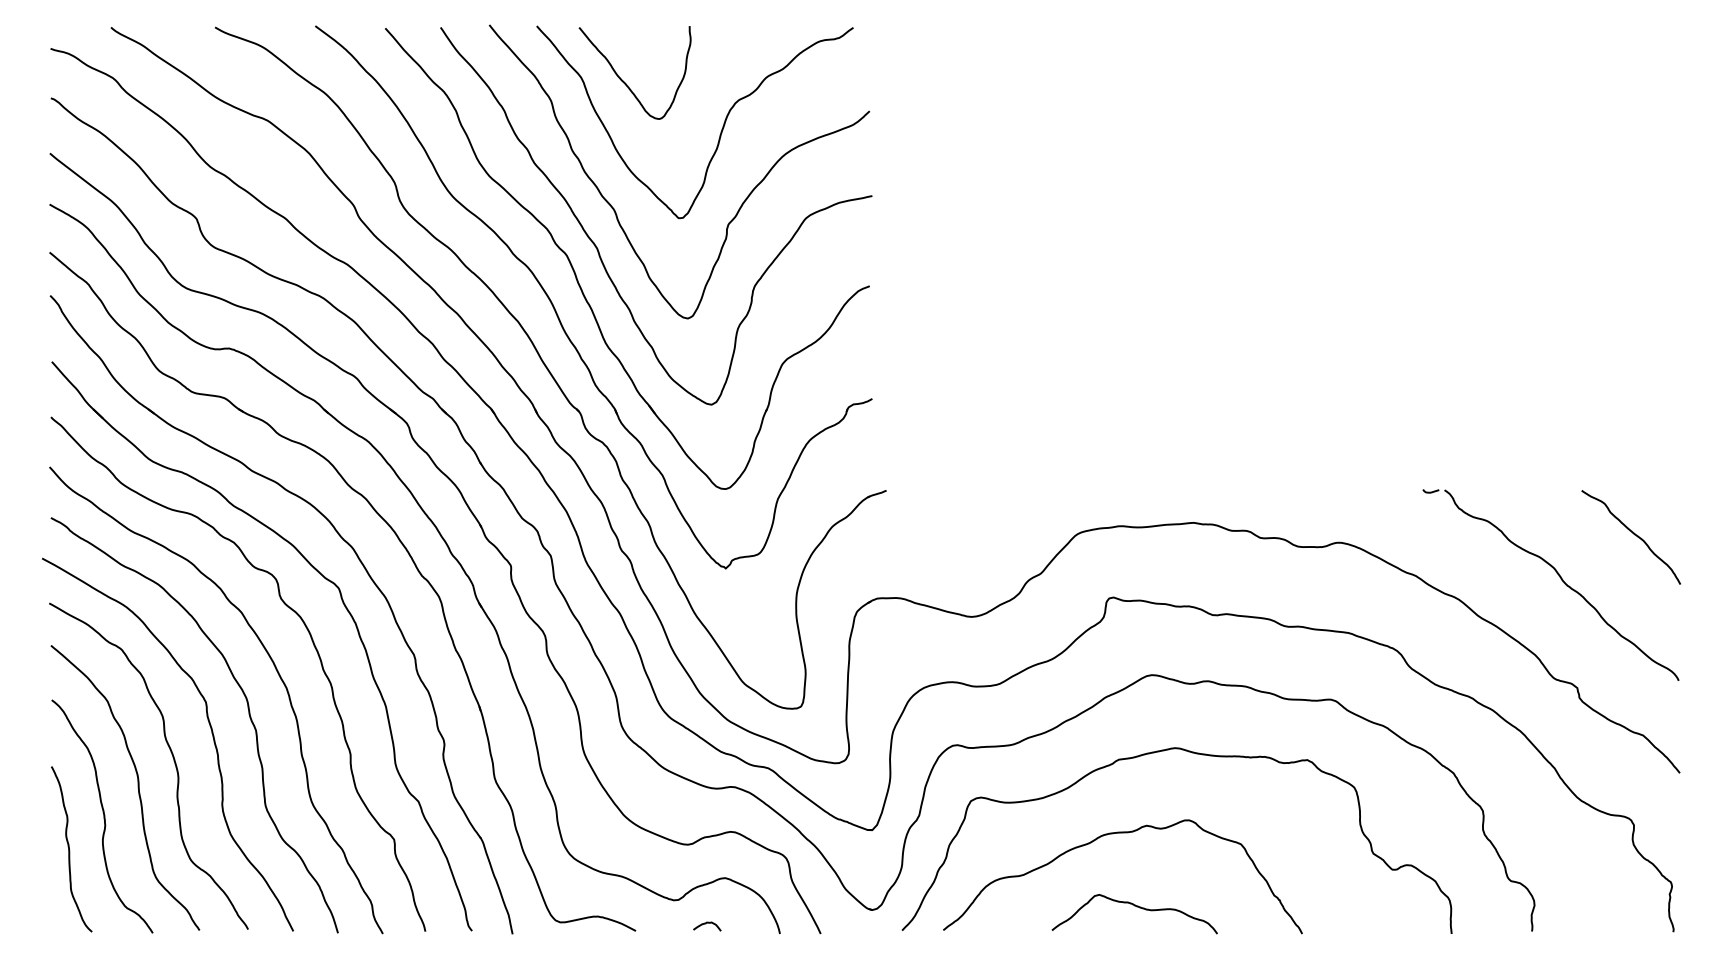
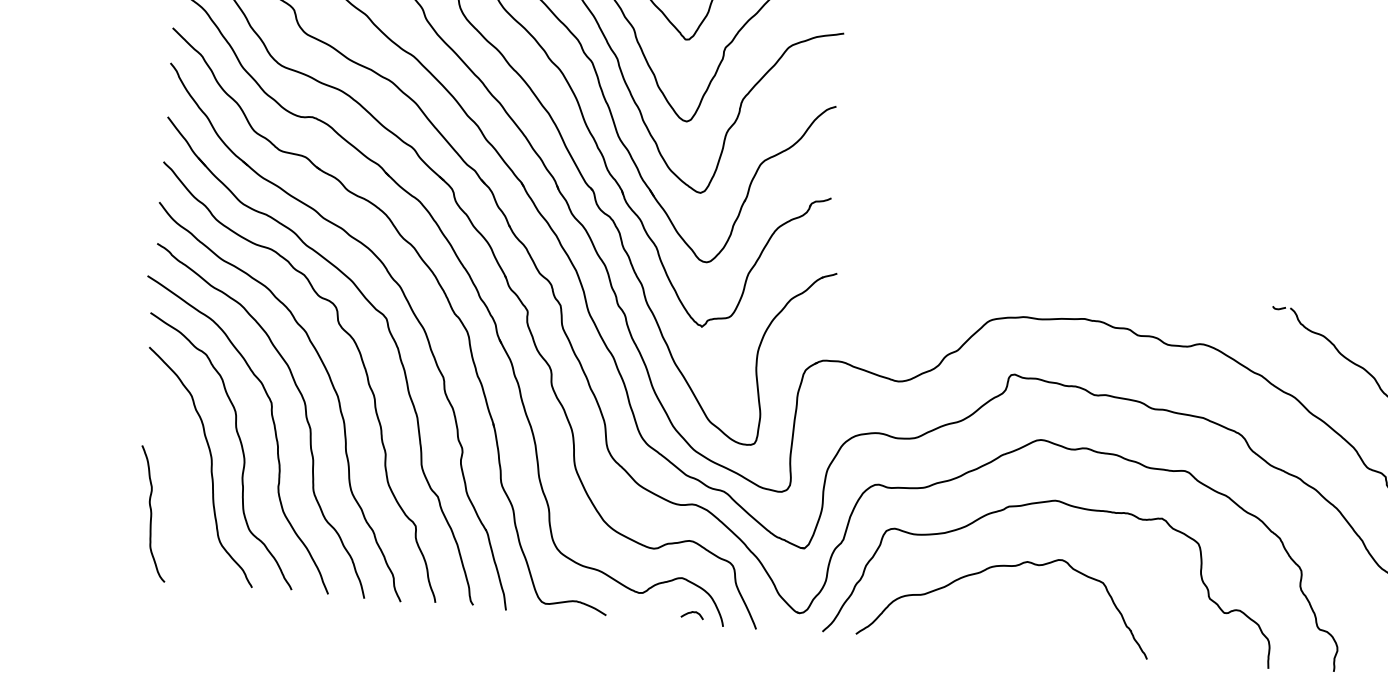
curve: (103, 816) -> (181, 489), removed
curve: (1137, 907) -> (1014, 627), removed
curve: (705, 924) -> (691, 613), moved

